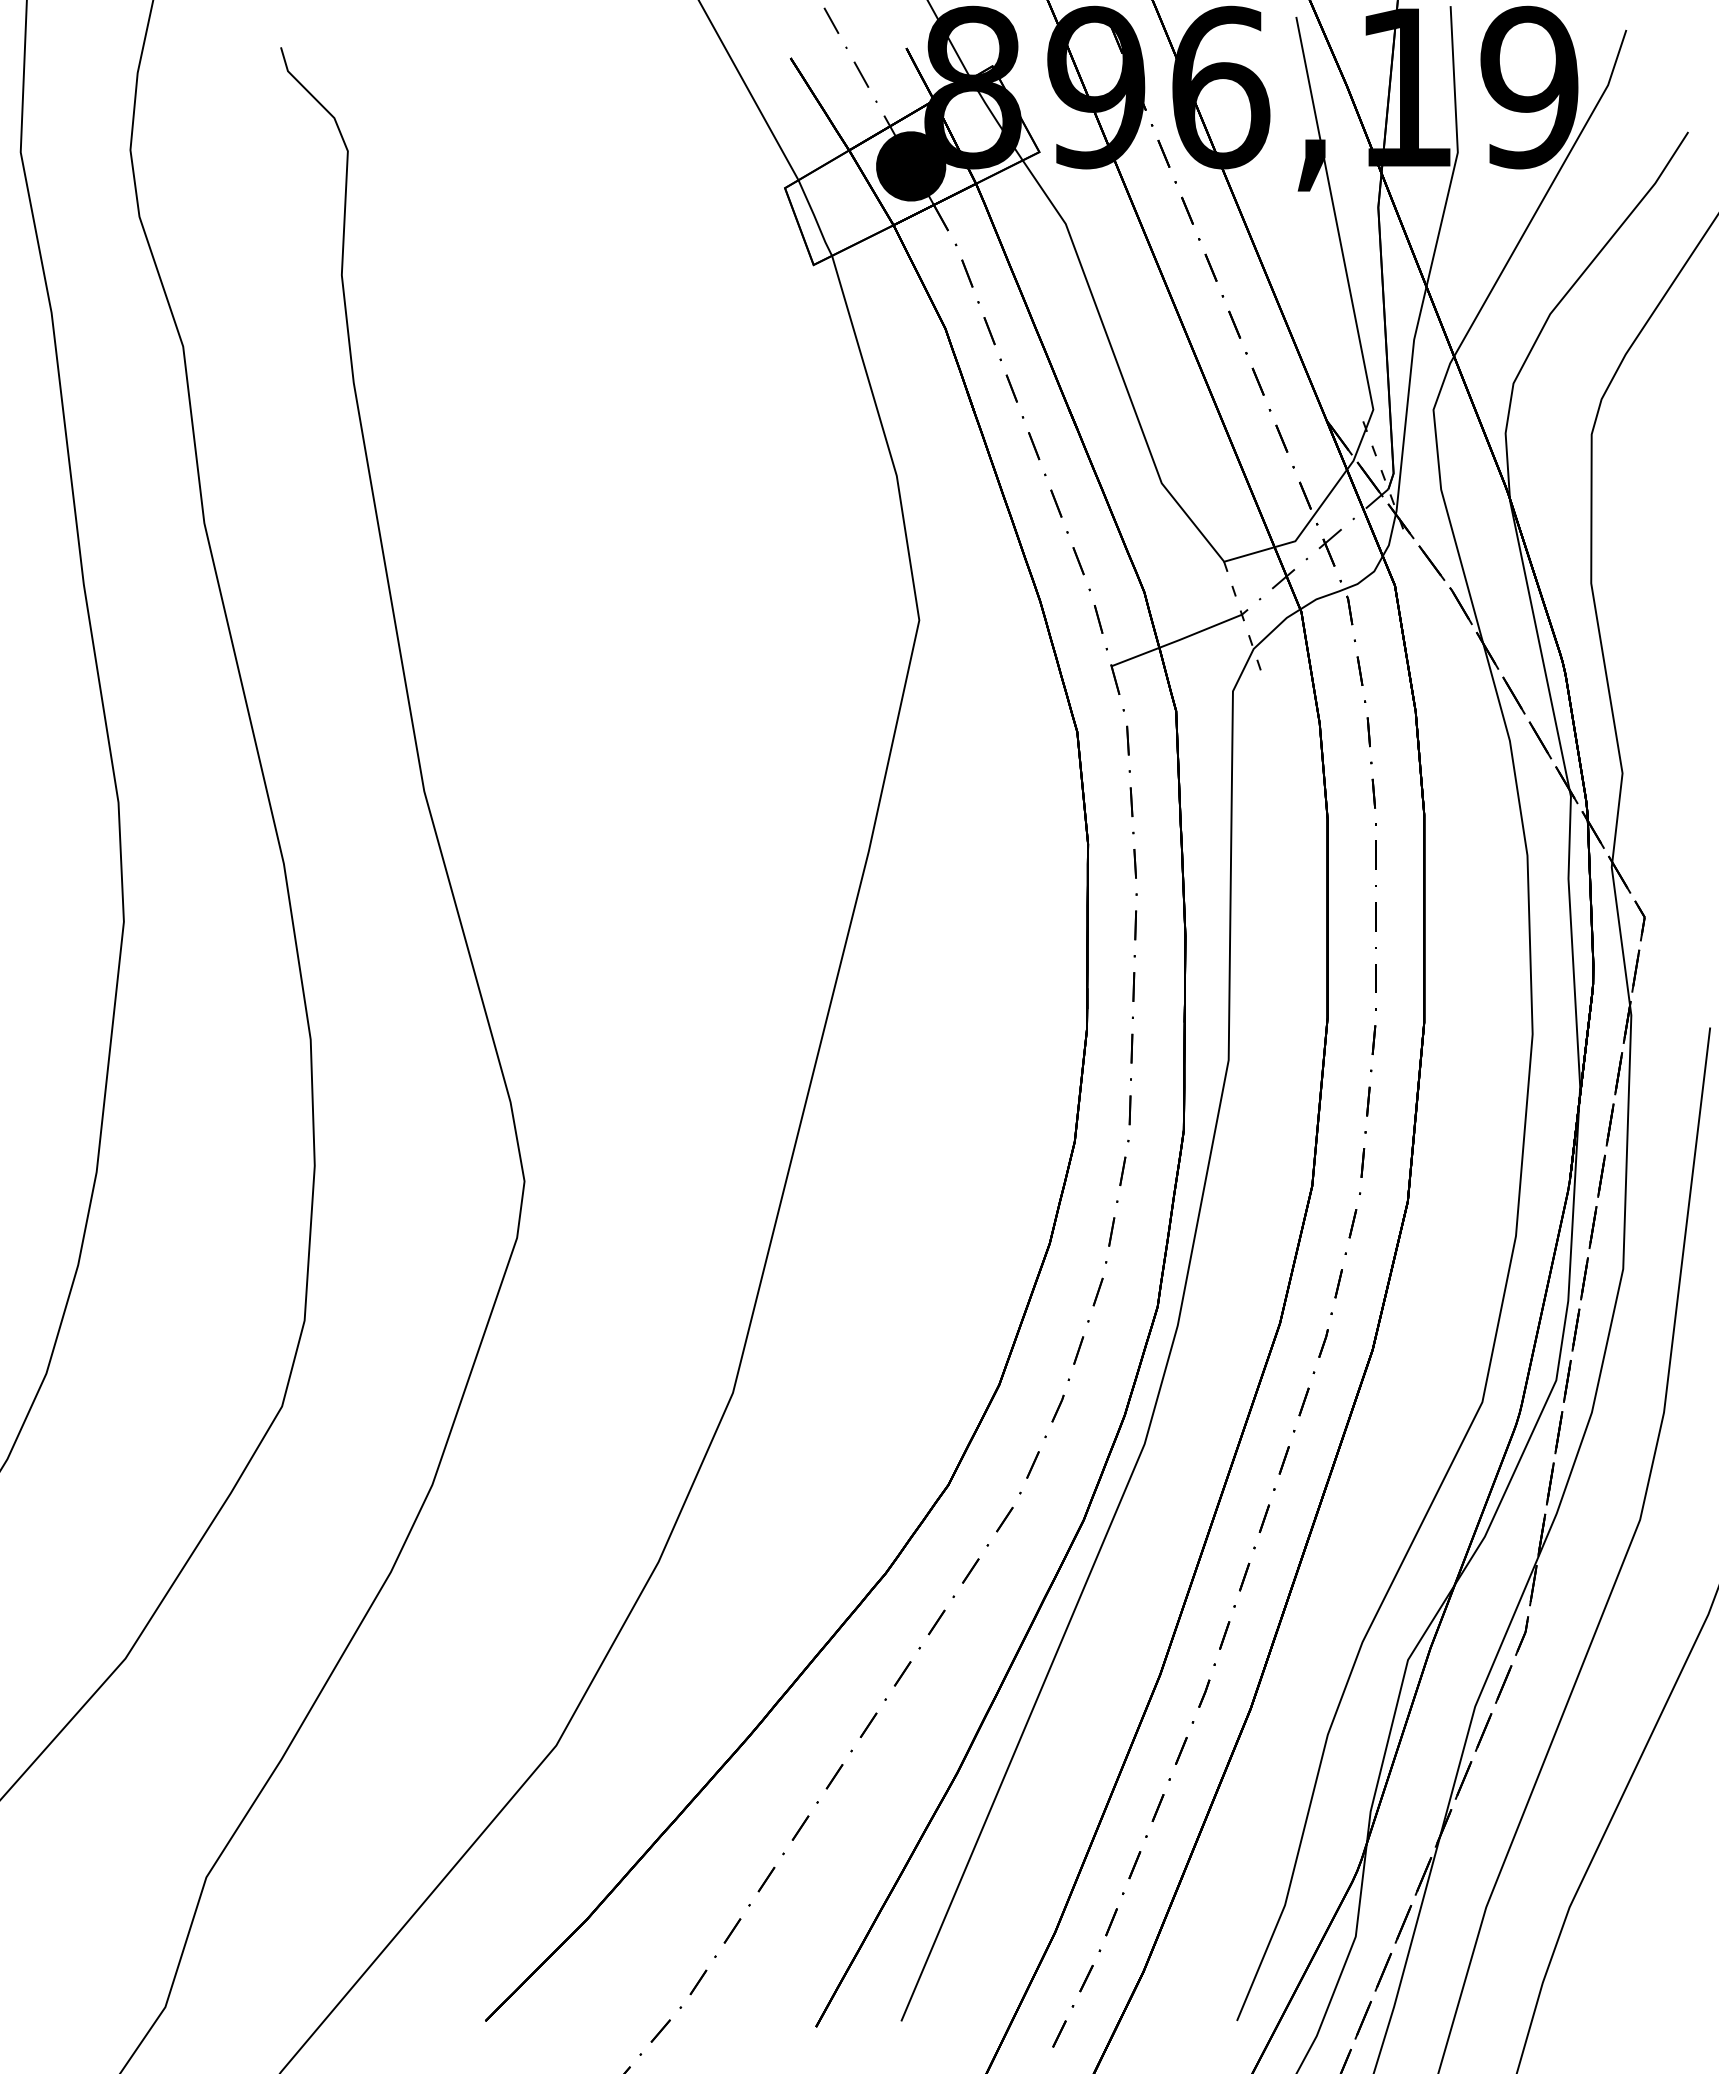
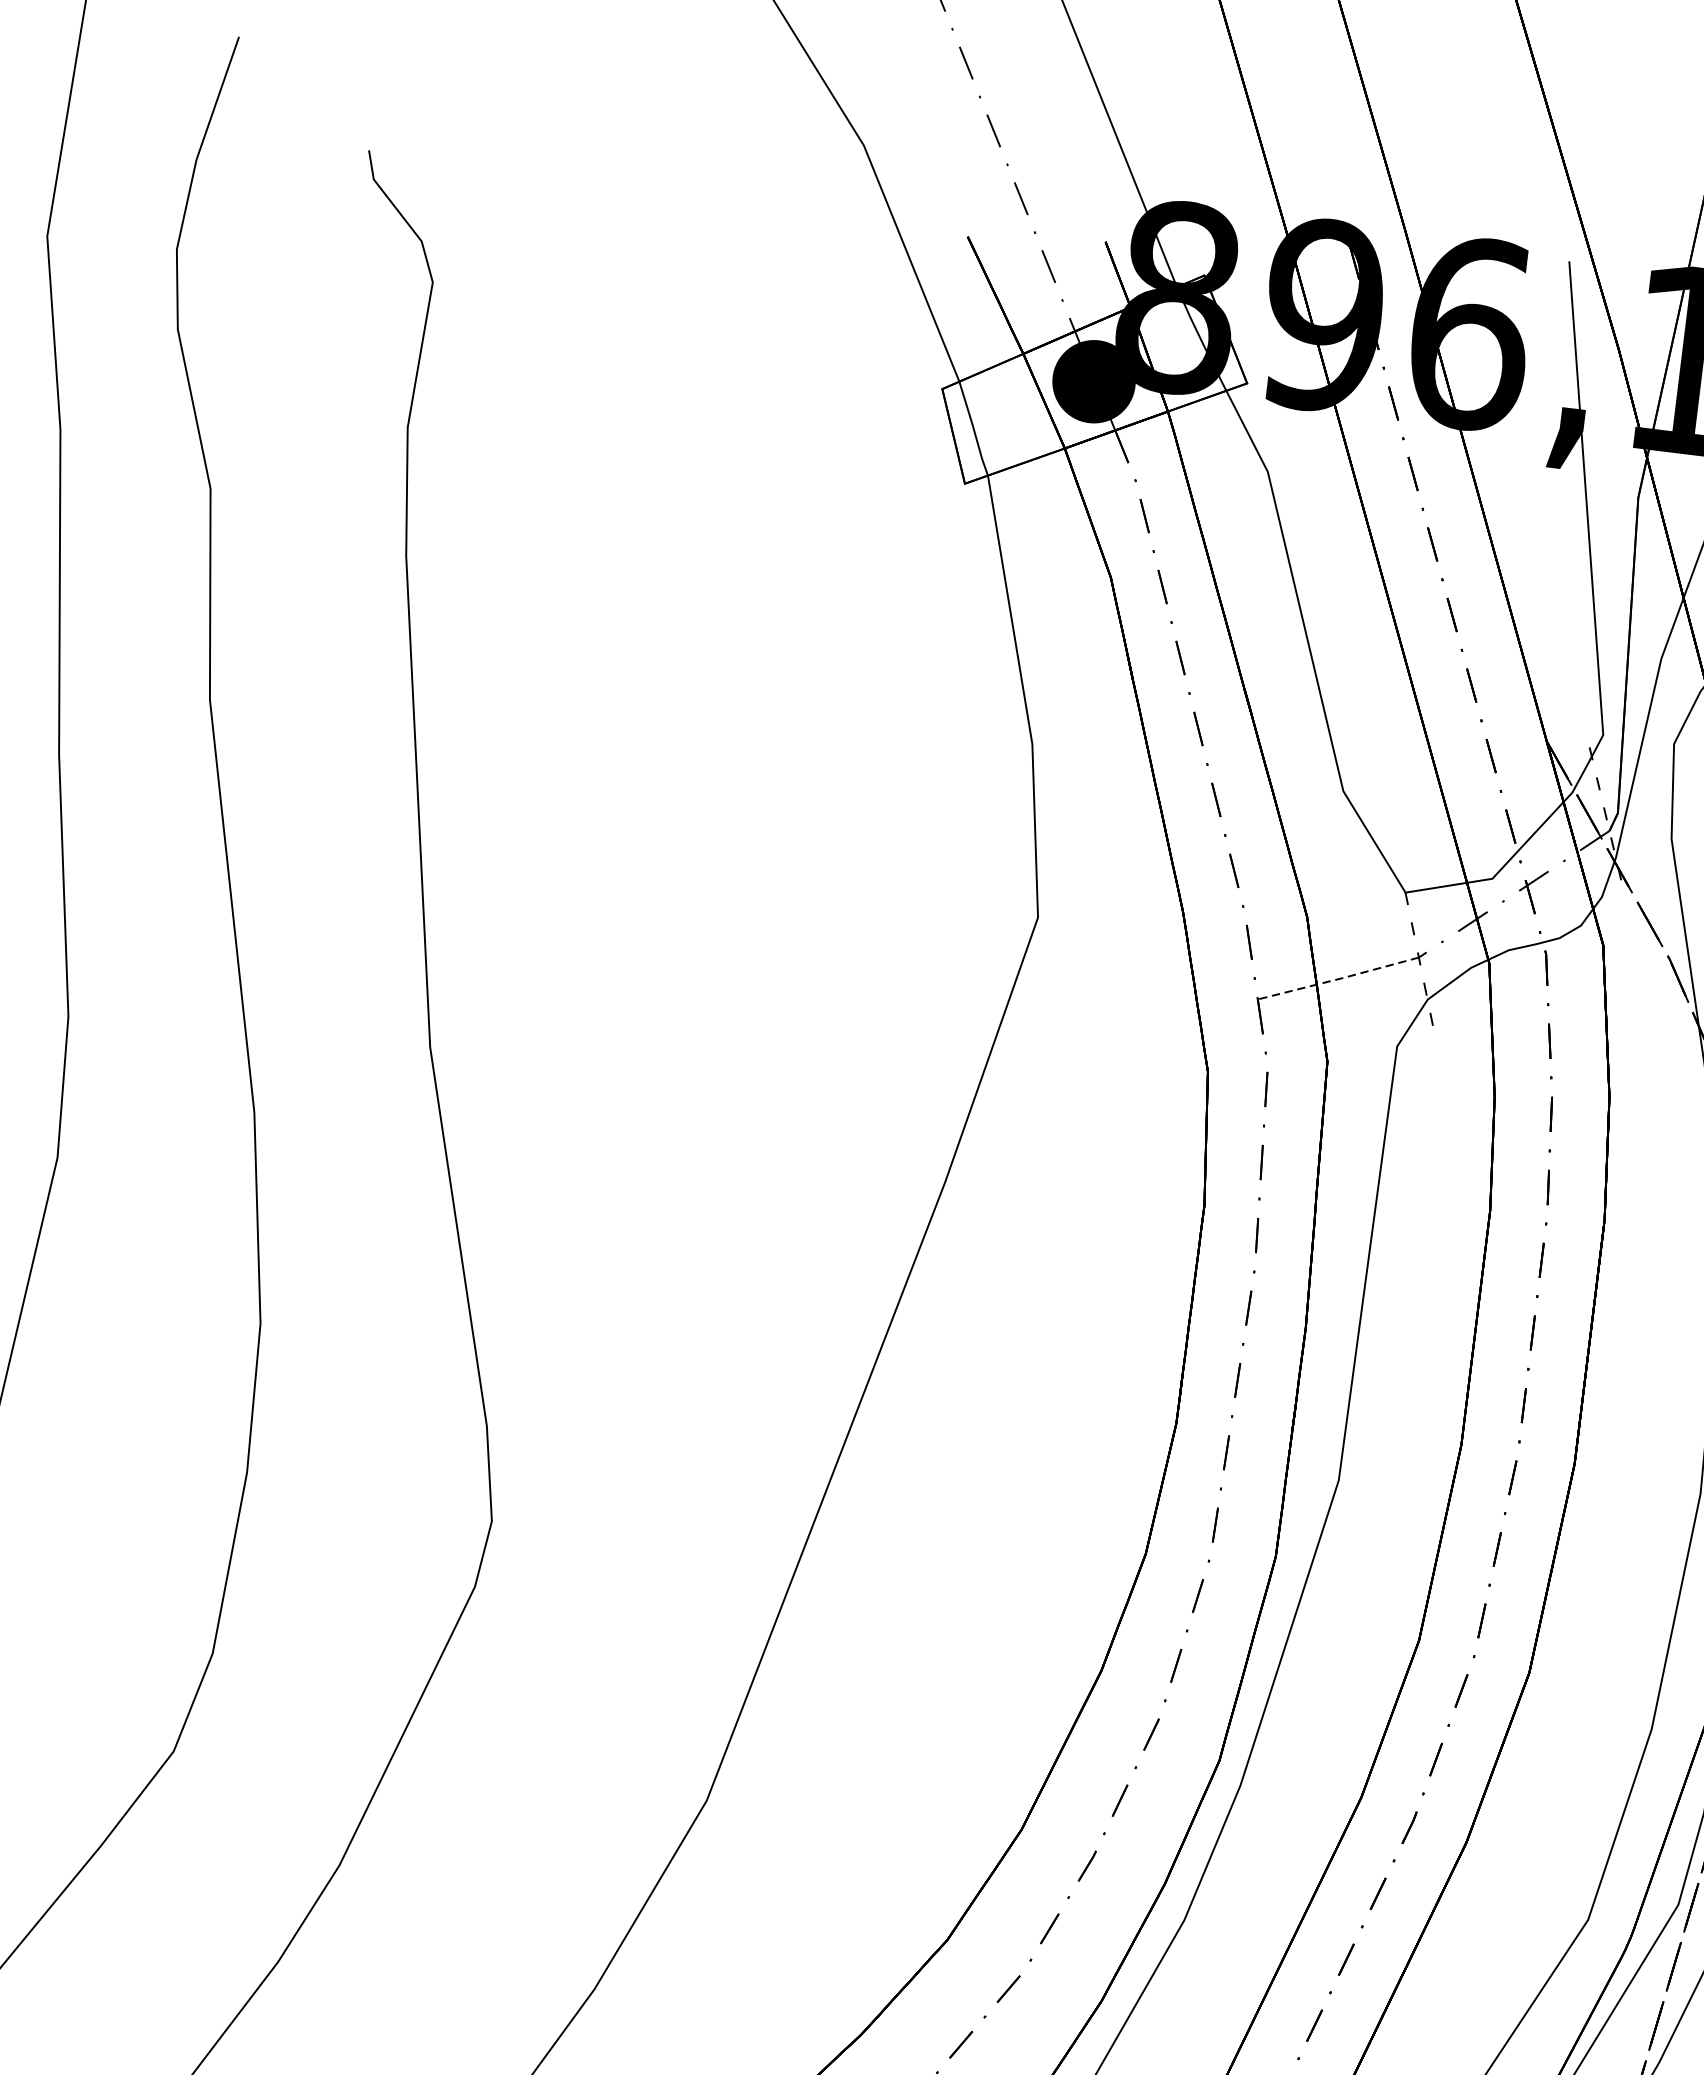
line: (1177, 641) -> (1339, 979), solid -> dashed

